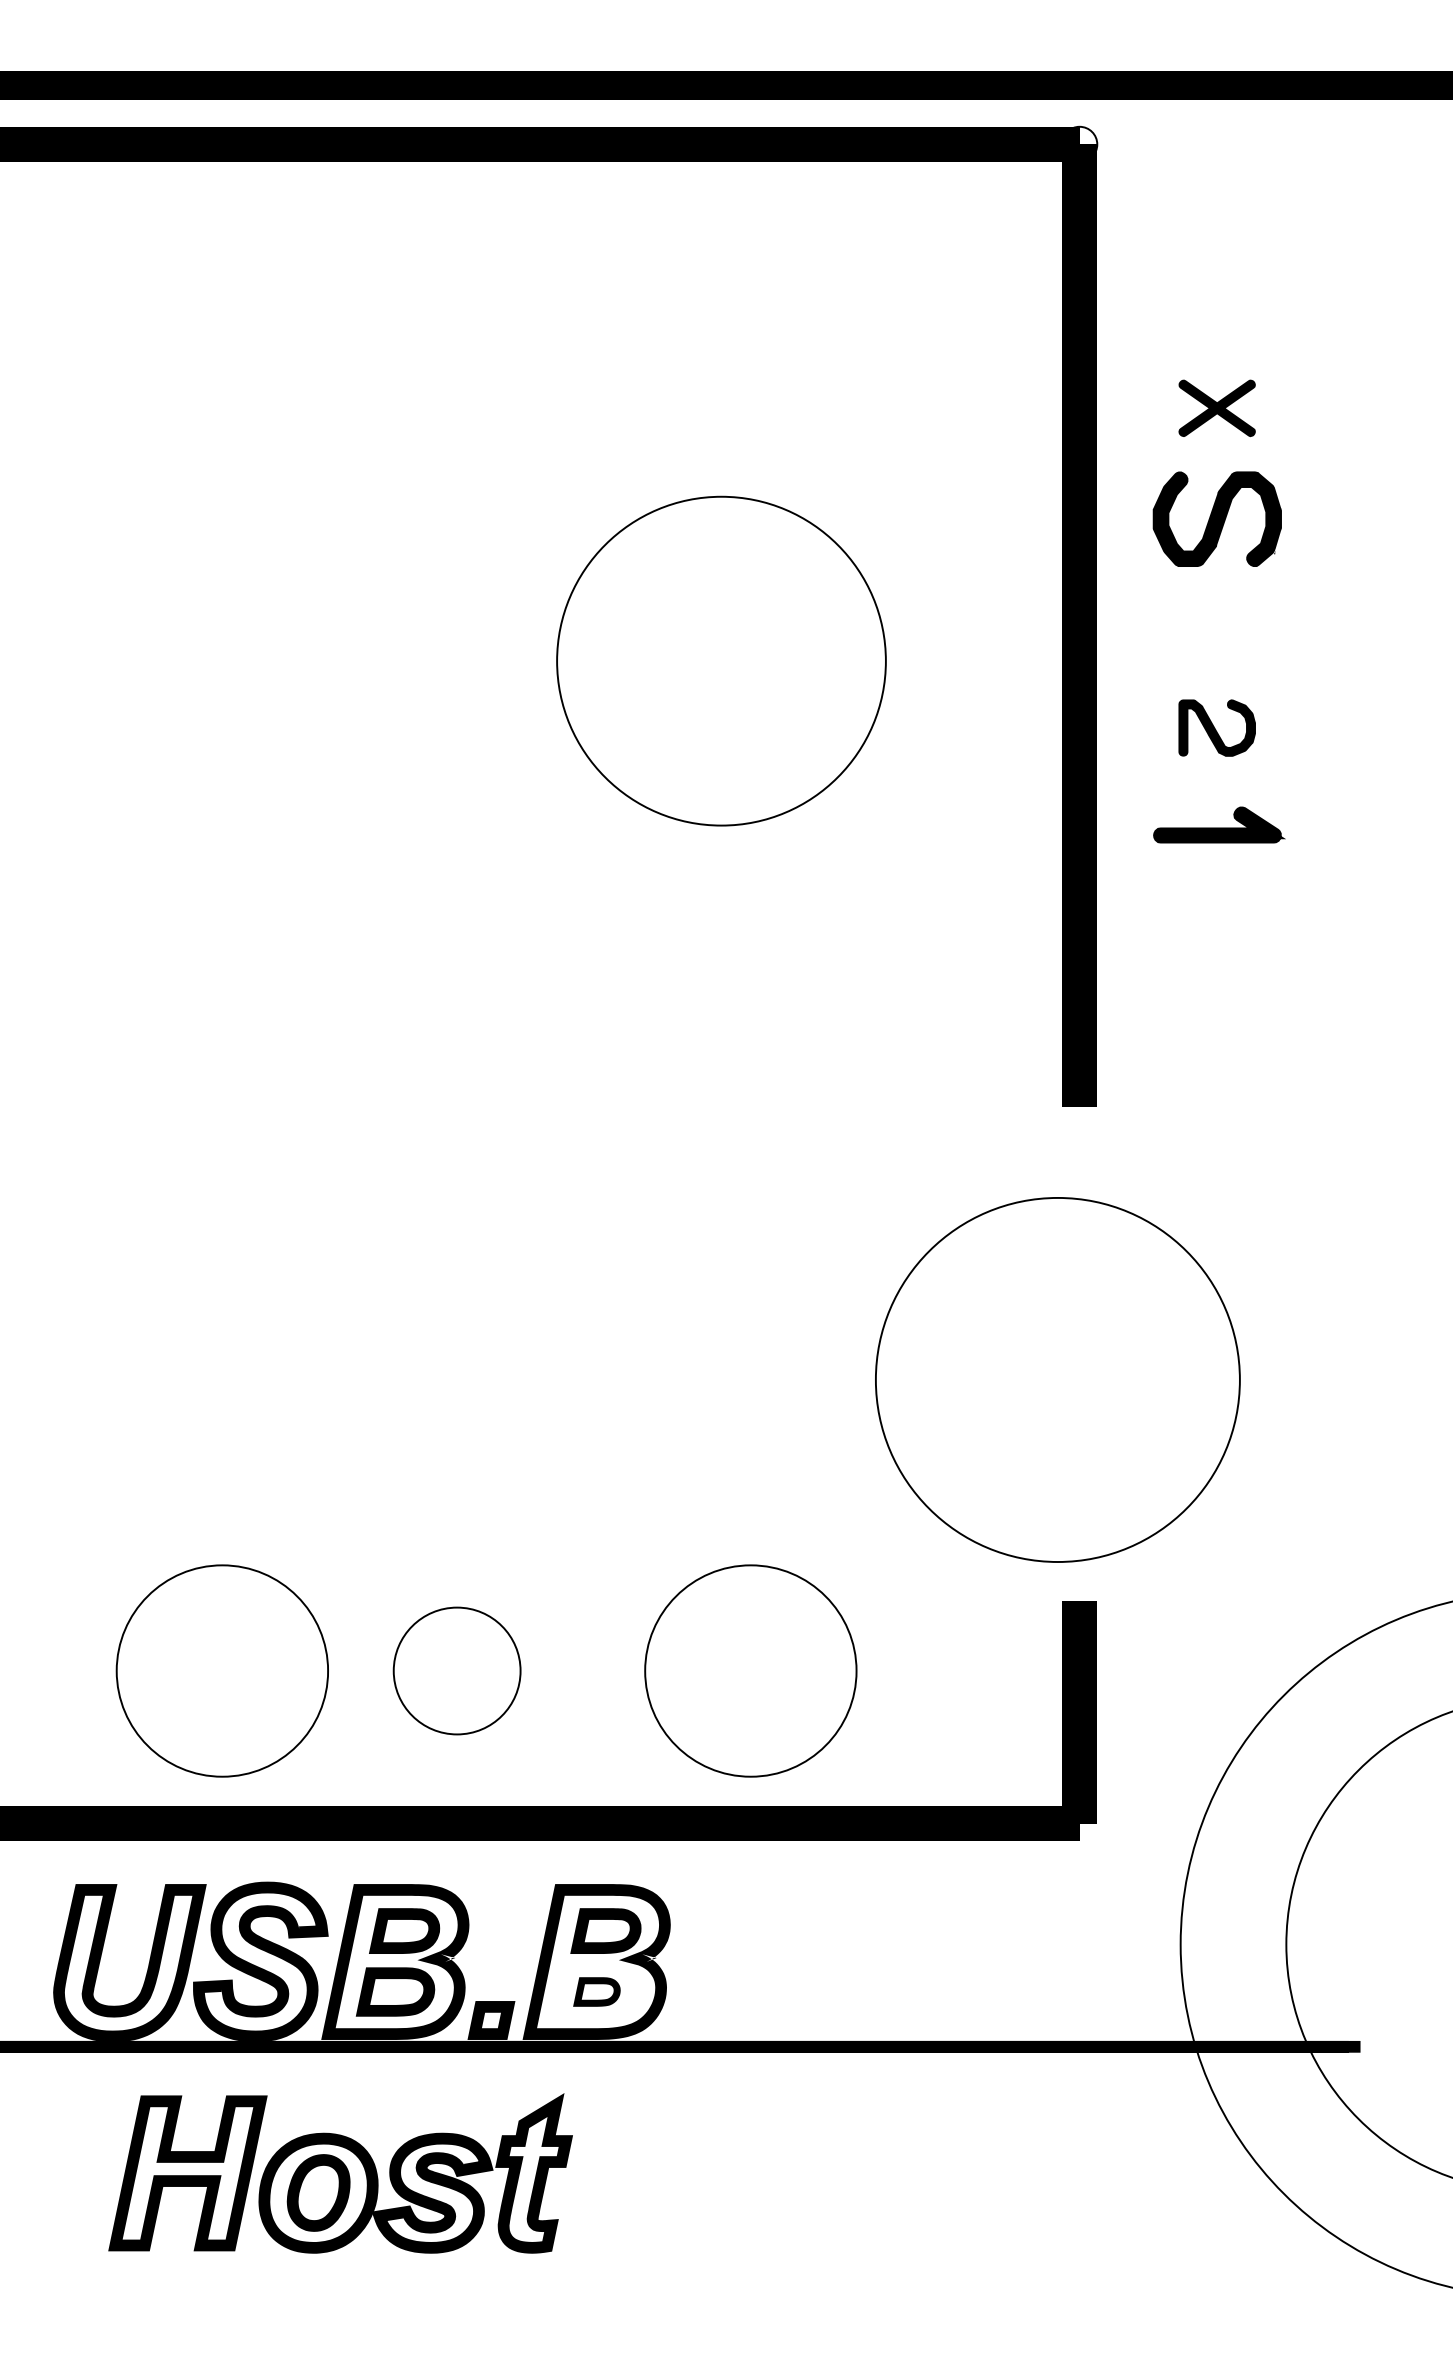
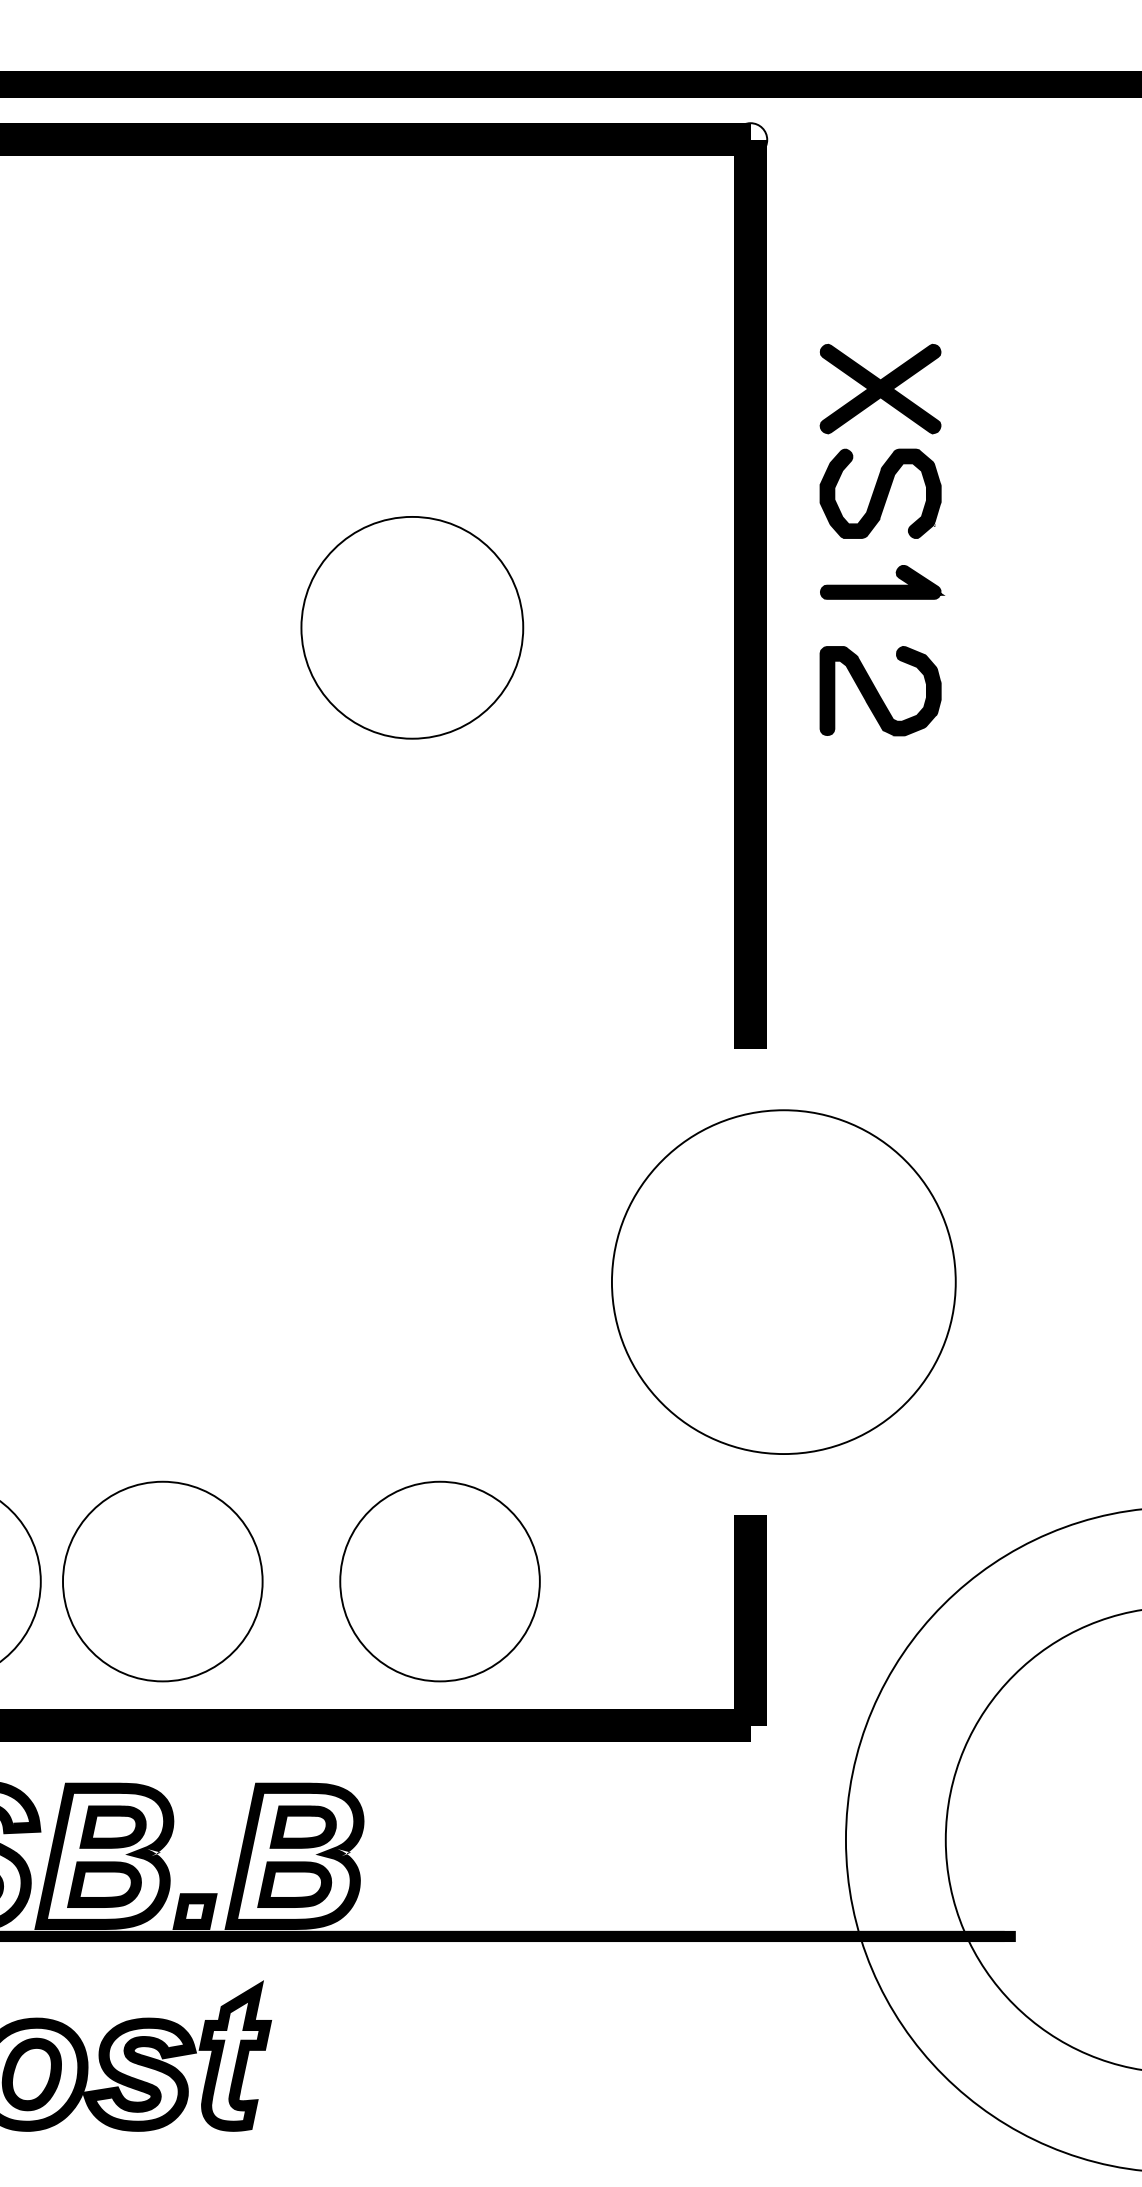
part: (1216, 408) -> (879, 389), size x1.67
part: (721, 660) -> (412, 627), size x0.71
part: (1216, 727) -> (879, 690), size x1.67
part: (1219, 824) -> (882, 581), moved
part: (1057, 1379) -> (783, 1281), moved
part: (456, 1670) -> (162, 1581), size x1.67
part: (596, 1991) -> (294, 1884), size x1.67

